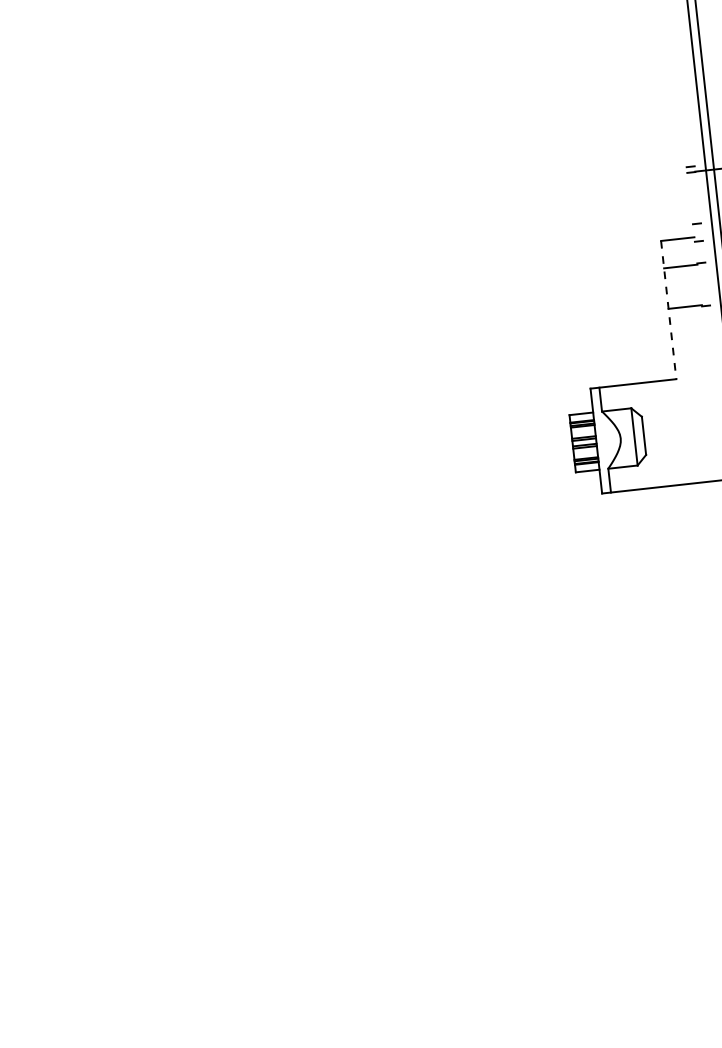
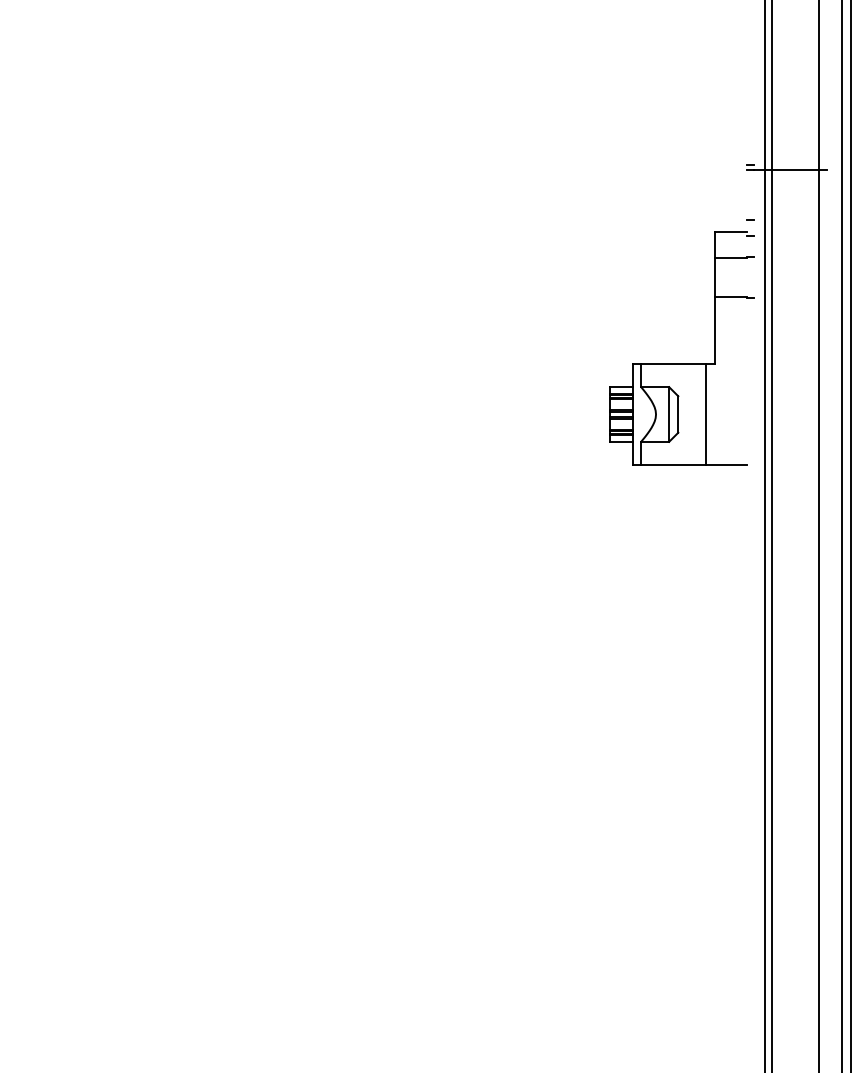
line: (668, 310) -> (714, 298), dashed -> solid
line: (673, 432) -> (706, 414), added

